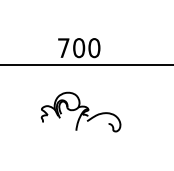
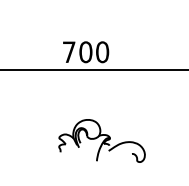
part: (80, 111) -> (101, 140), moved

